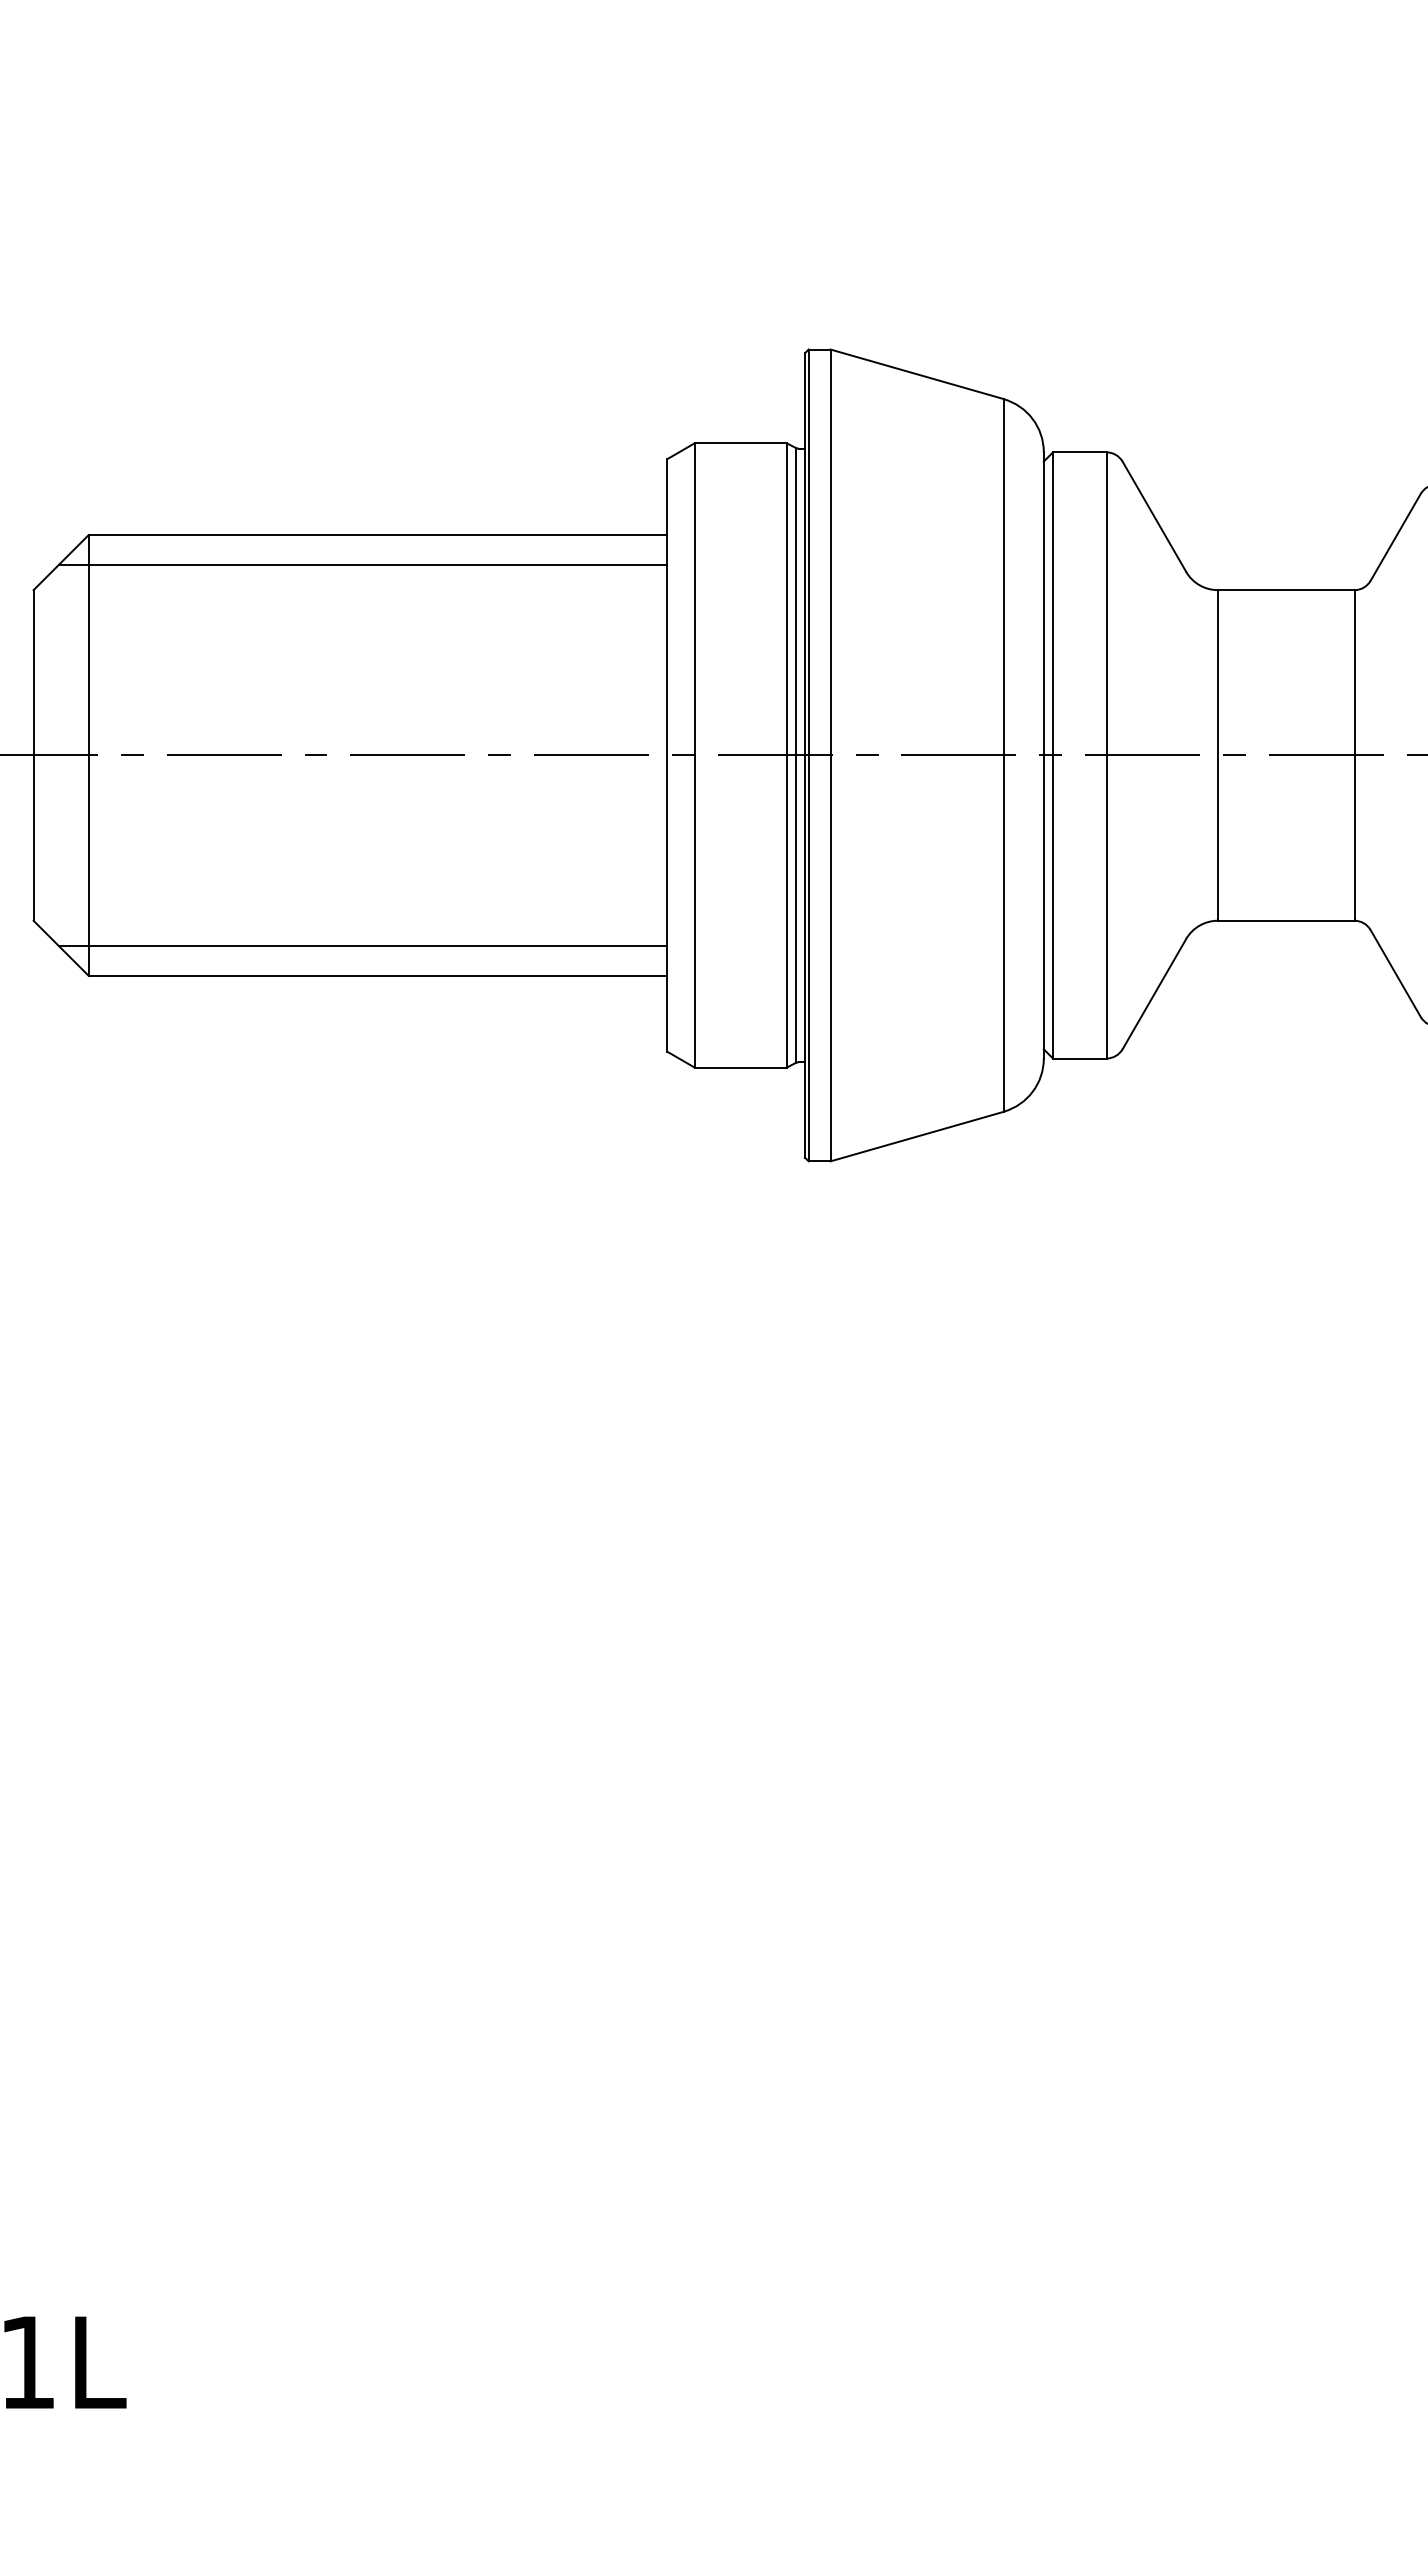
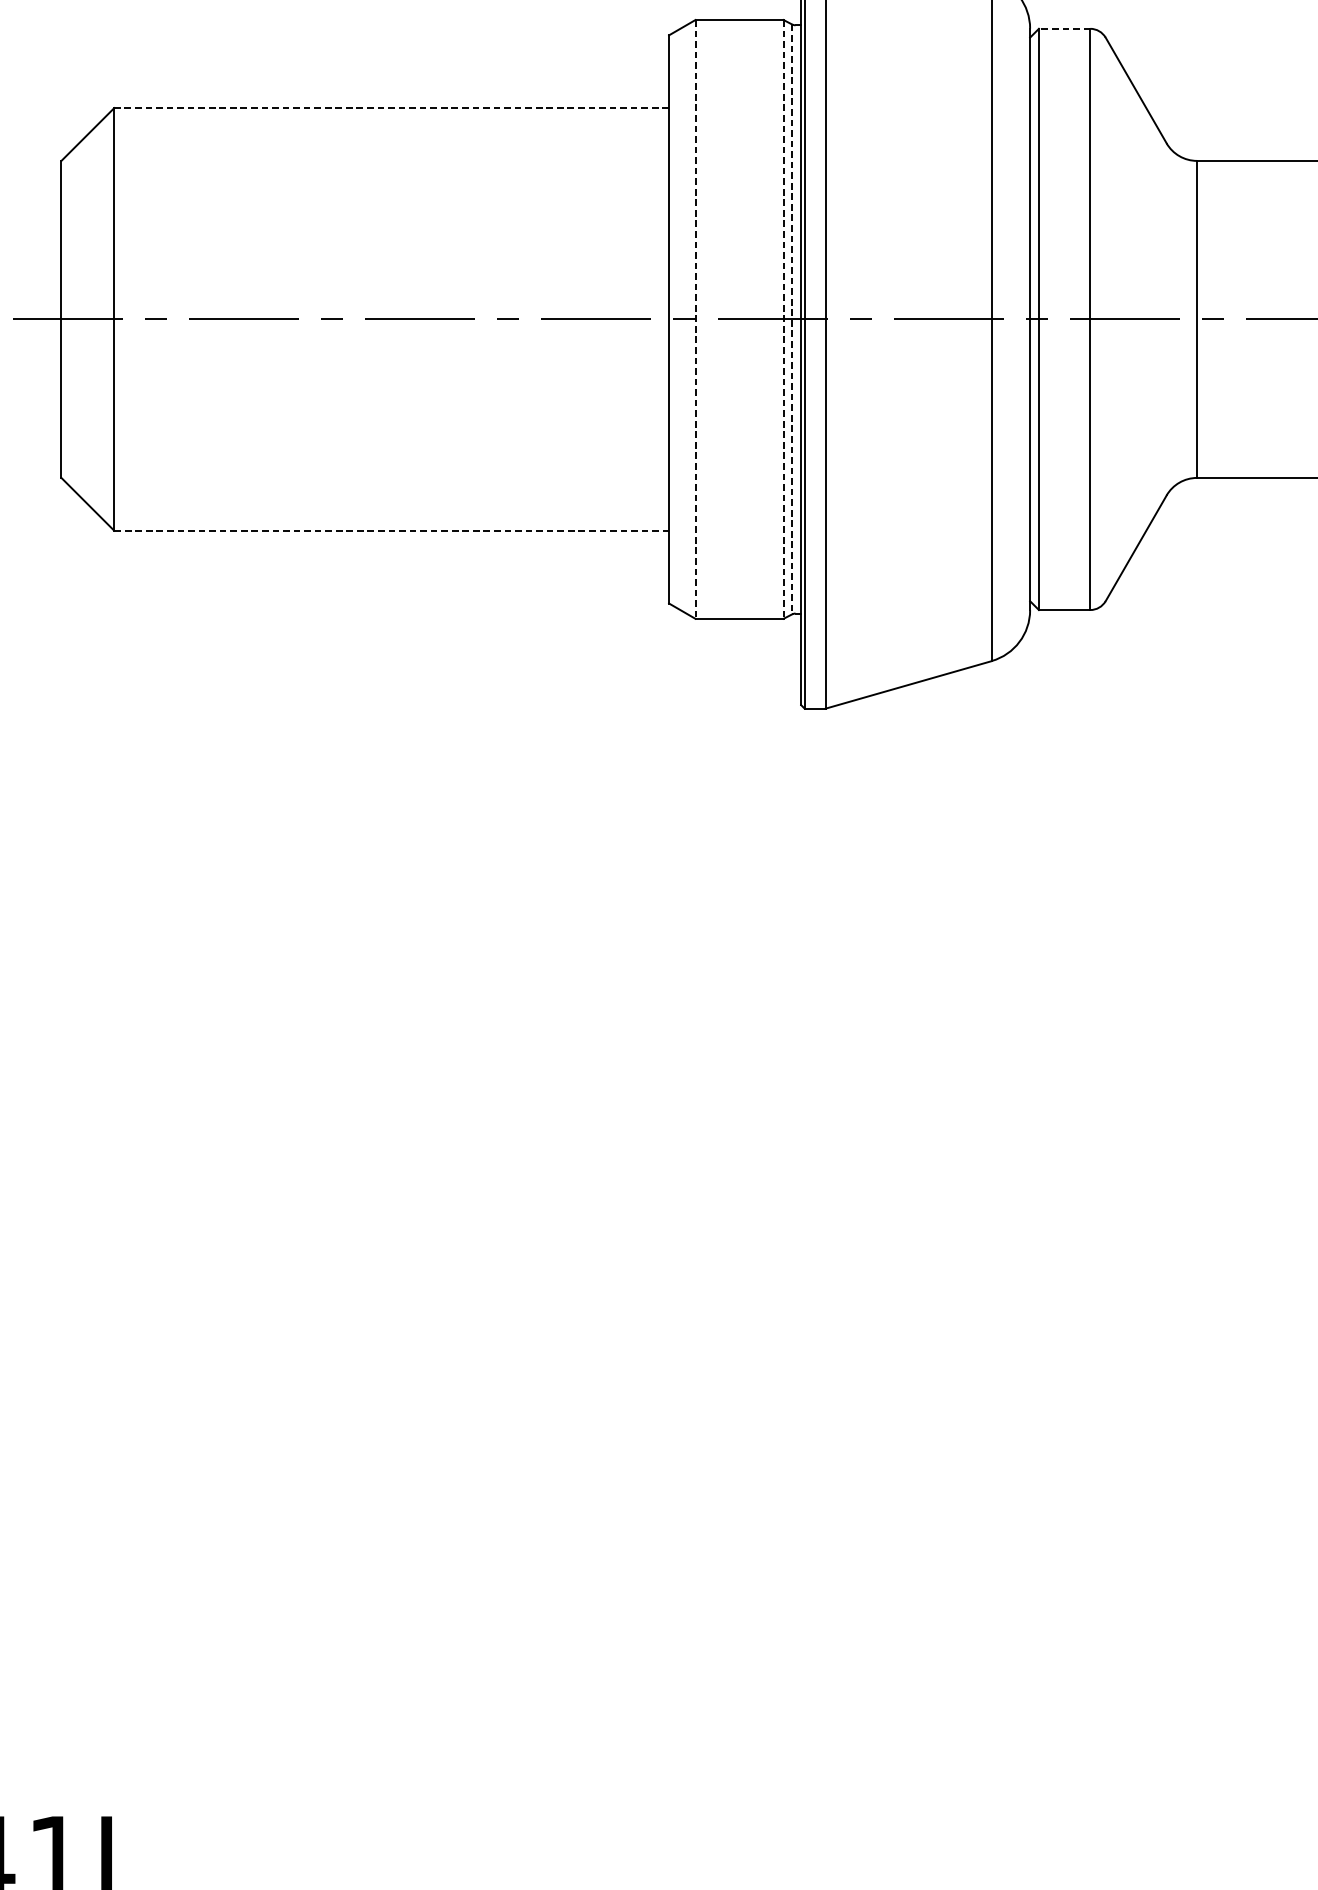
line: (1079, 452) -> (1064, 28), solid -> dashed
line: (377, 535) -> (391, 108), solid -> dashed
line: (362, 564) -> (376, 136), removed
line: (694, 755) -> (695, 319), solid -> dashed
line: (786, 755) -> (783, 319), solid -> dashed
line: (795, 755) -> (792, 319), solid -> dashed
line: (362, 946) -> (376, 502), removed
line: (378, 975) -> (392, 530), solid -> dashed

